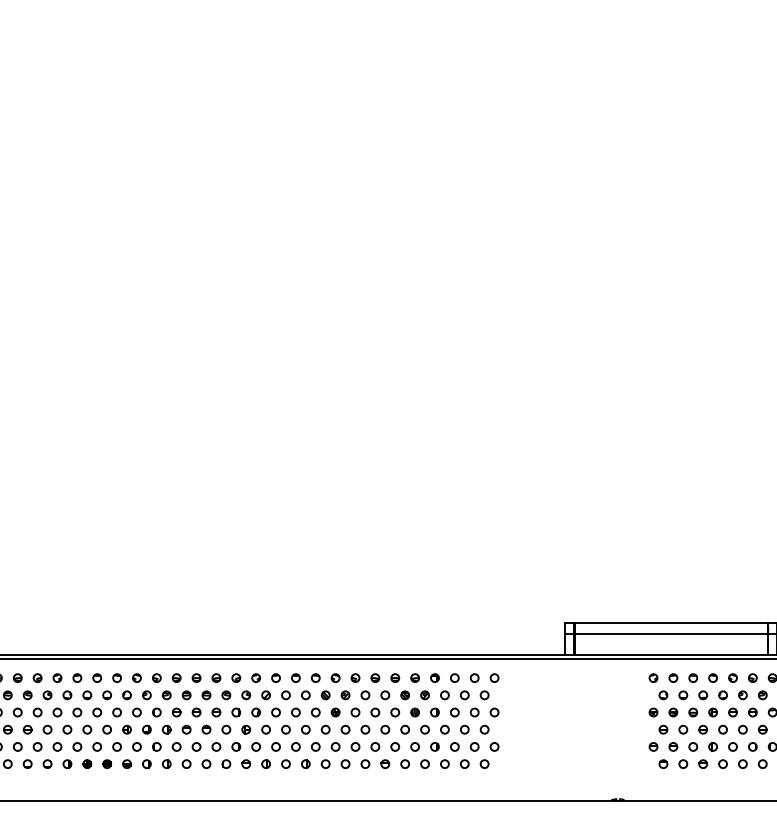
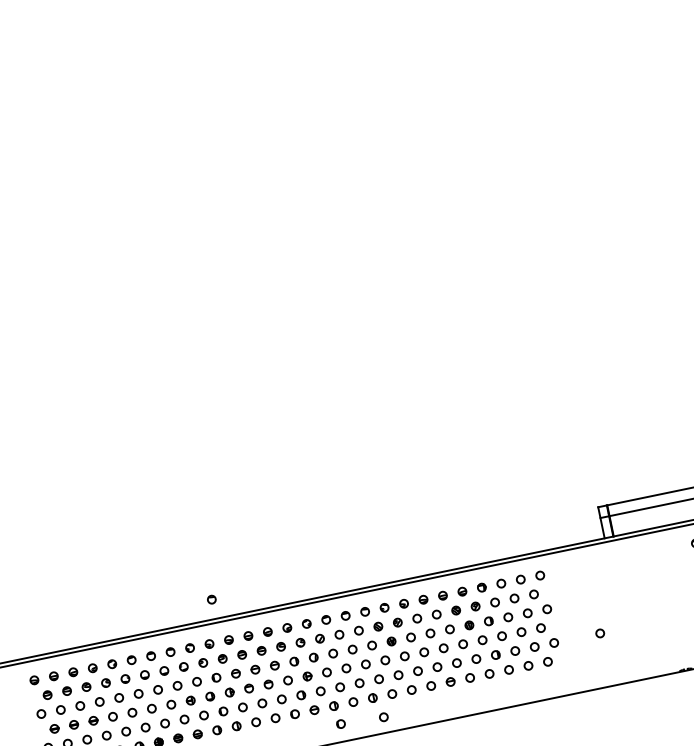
part: (167, 634) -> (211, 599), added
circle: (541, 746) -> (600, 633), added
part: (269, 782) -> (340, 723), added
circle: (312, 784) -> (383, 716), added

